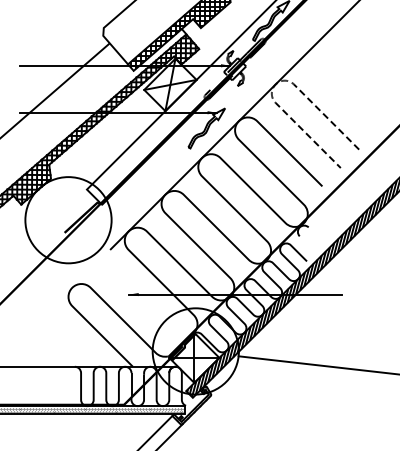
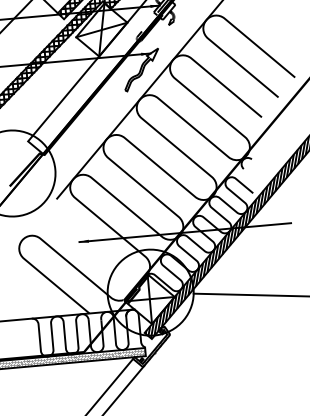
line: (275, 84) -> (206, 20), dashed -> solid

